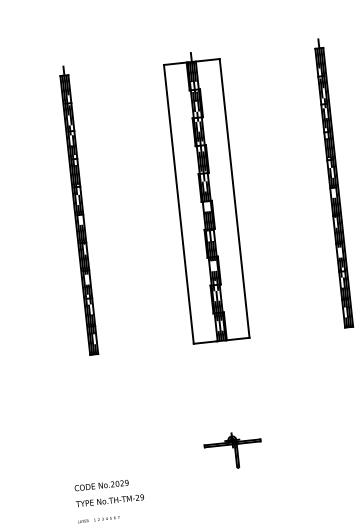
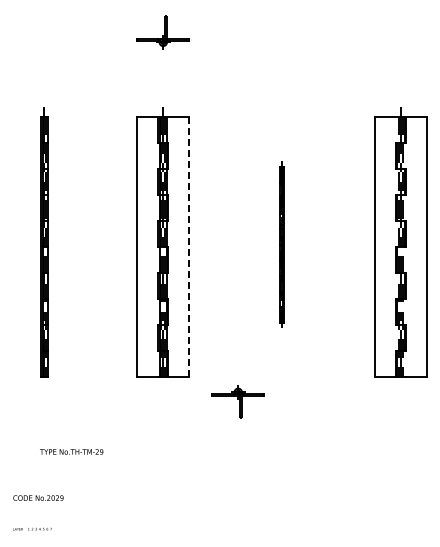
part: (333, 183) -> (281, 242), size x0.6
line: (234, 198) -> (189, 246), solid -> dashed
part: (232, 450) -> (237, 401), moved
text: (109, 500) -> (71, 451), moved

